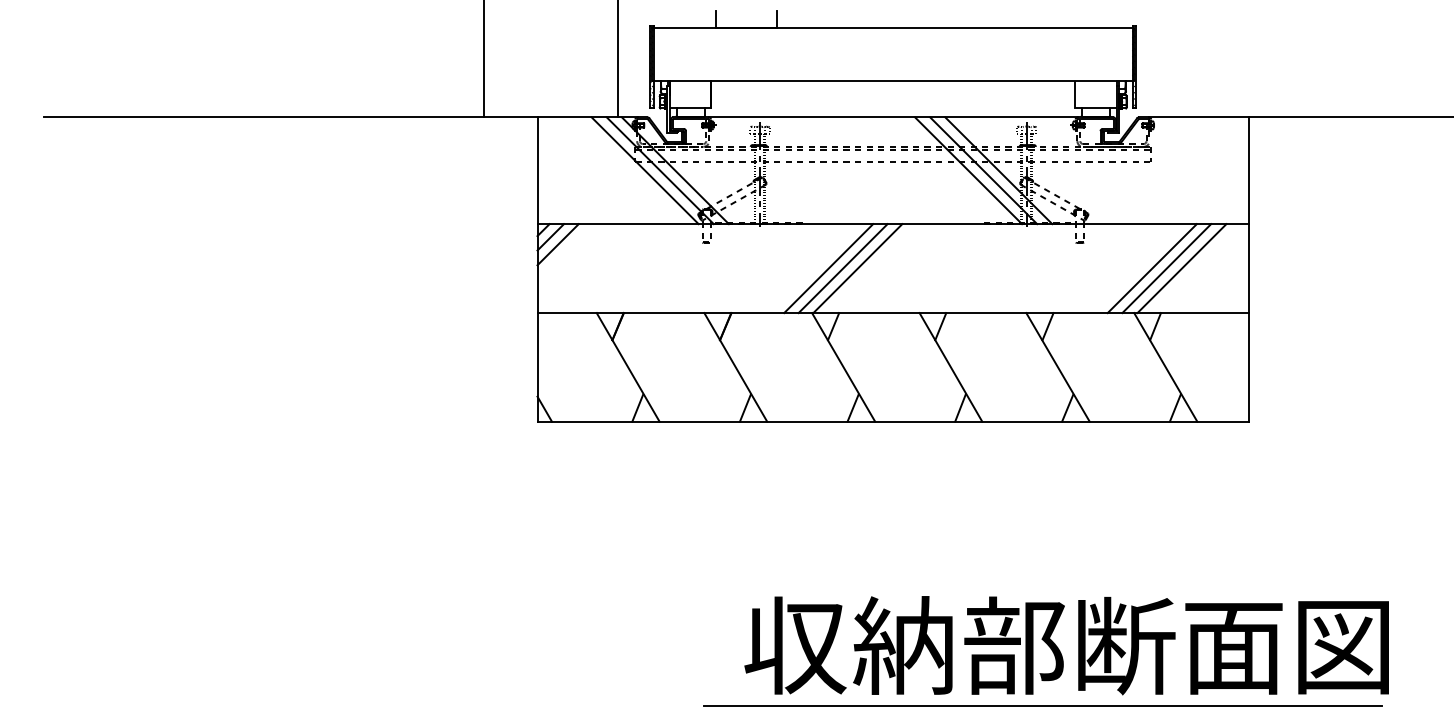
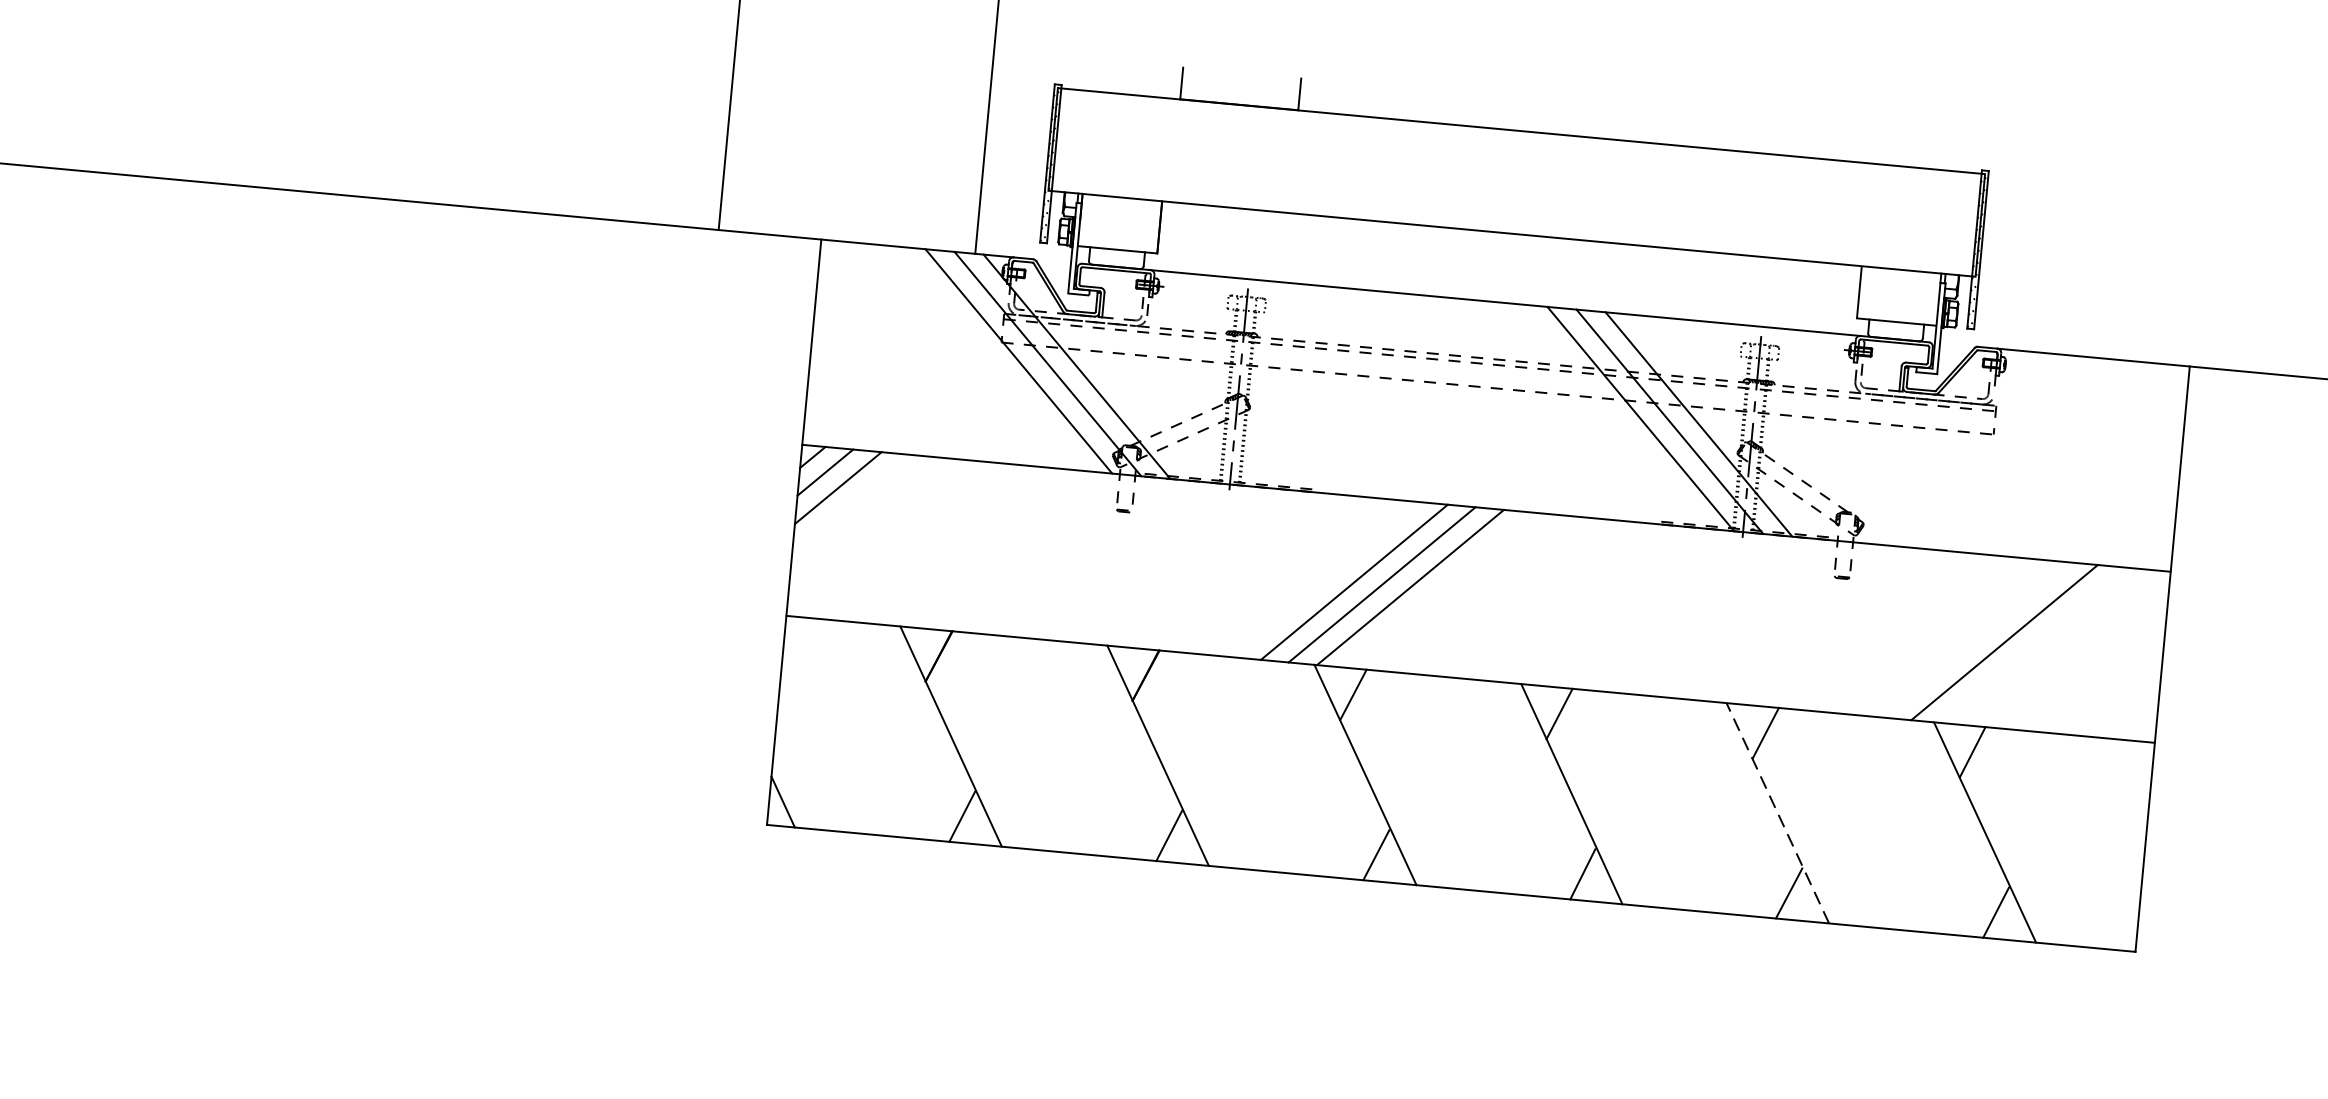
line: (1151, 268) -> (1975, 639), removed
line: (1181, 268) -> (2032, 645), removed
line: (1058, 367) -> (1778, 813), solid -> dashed

